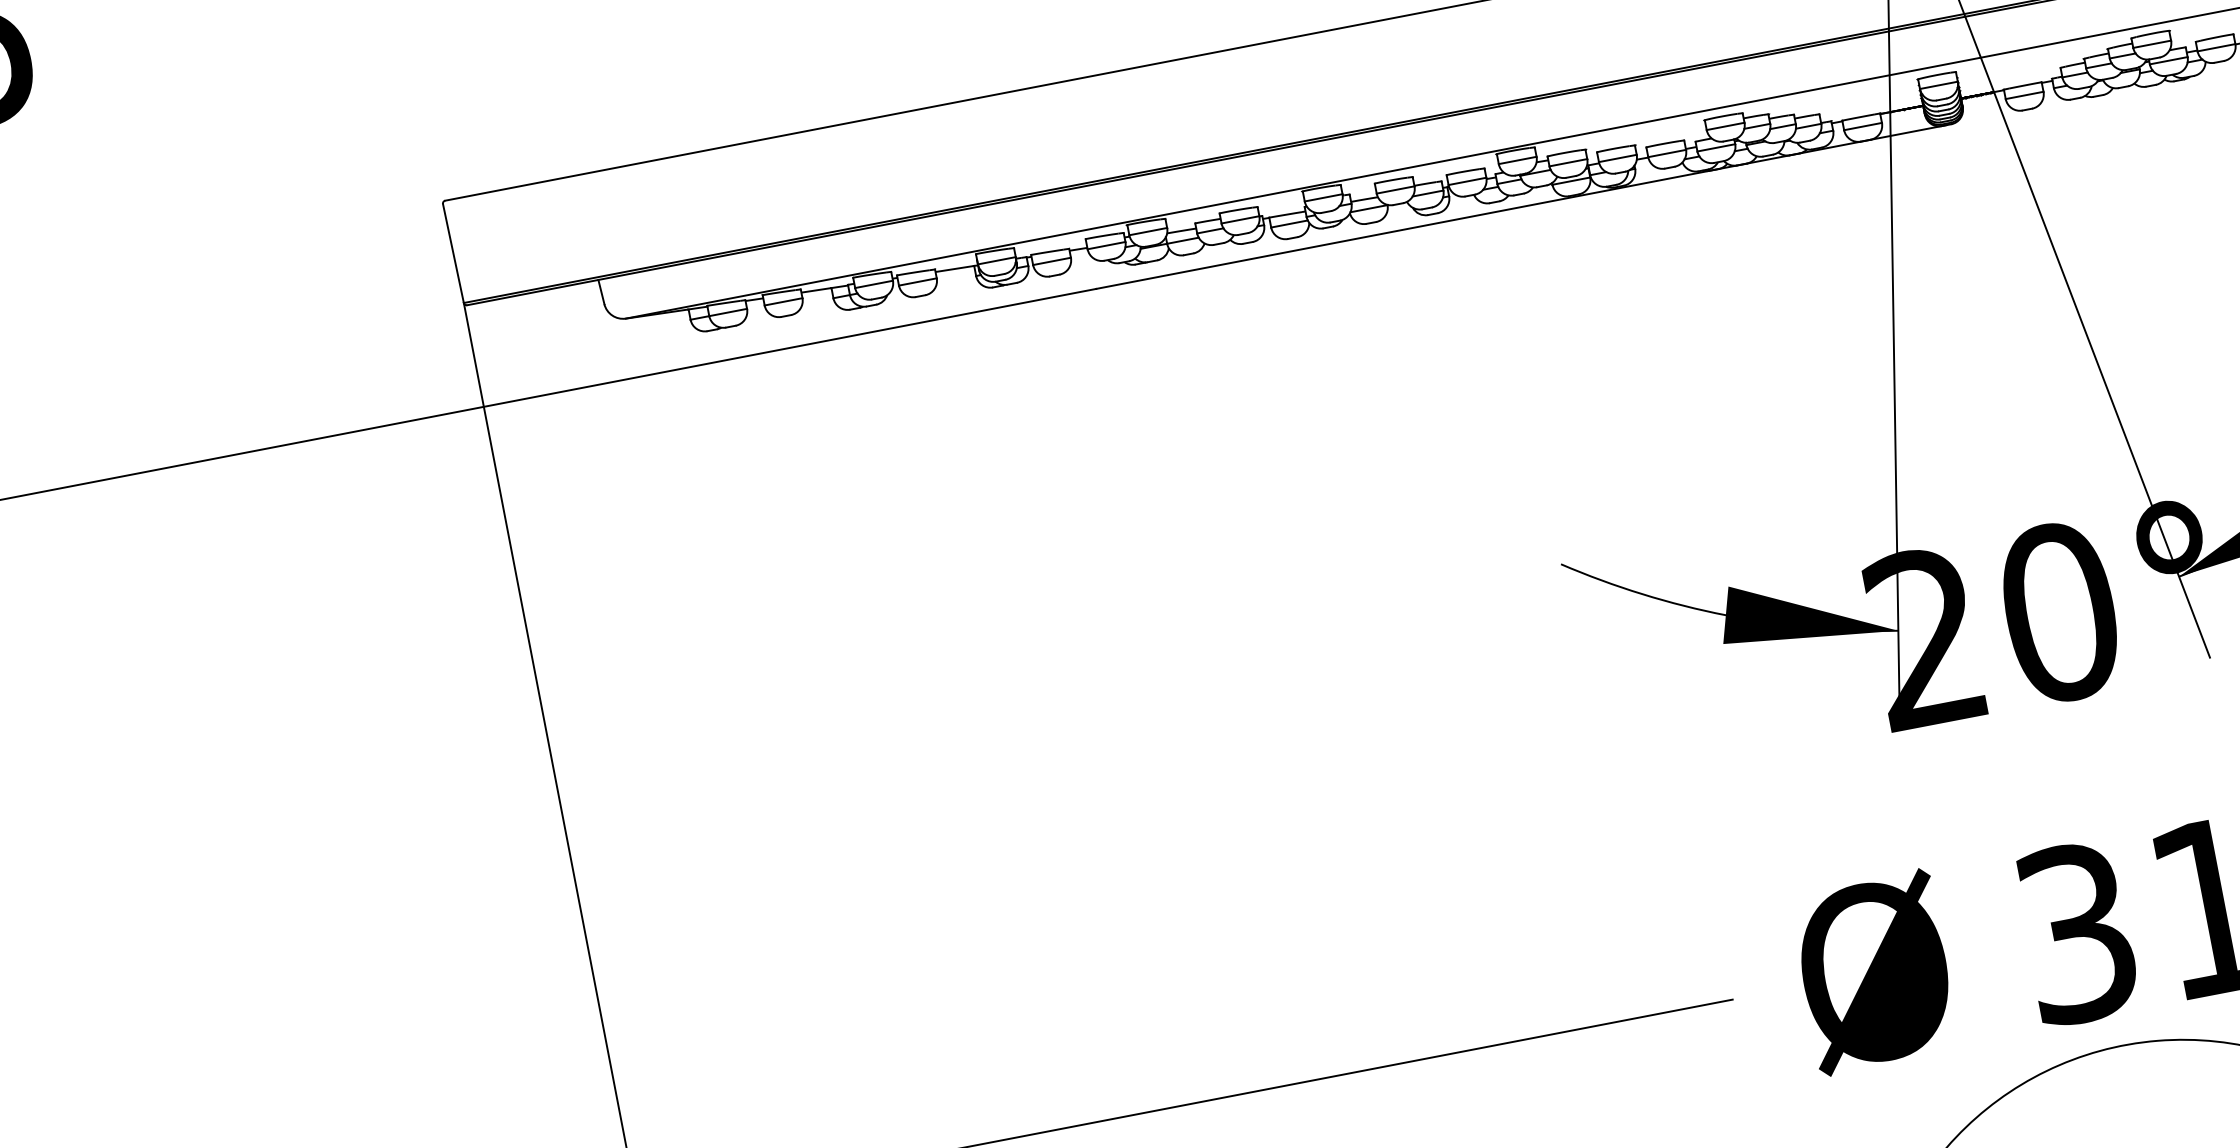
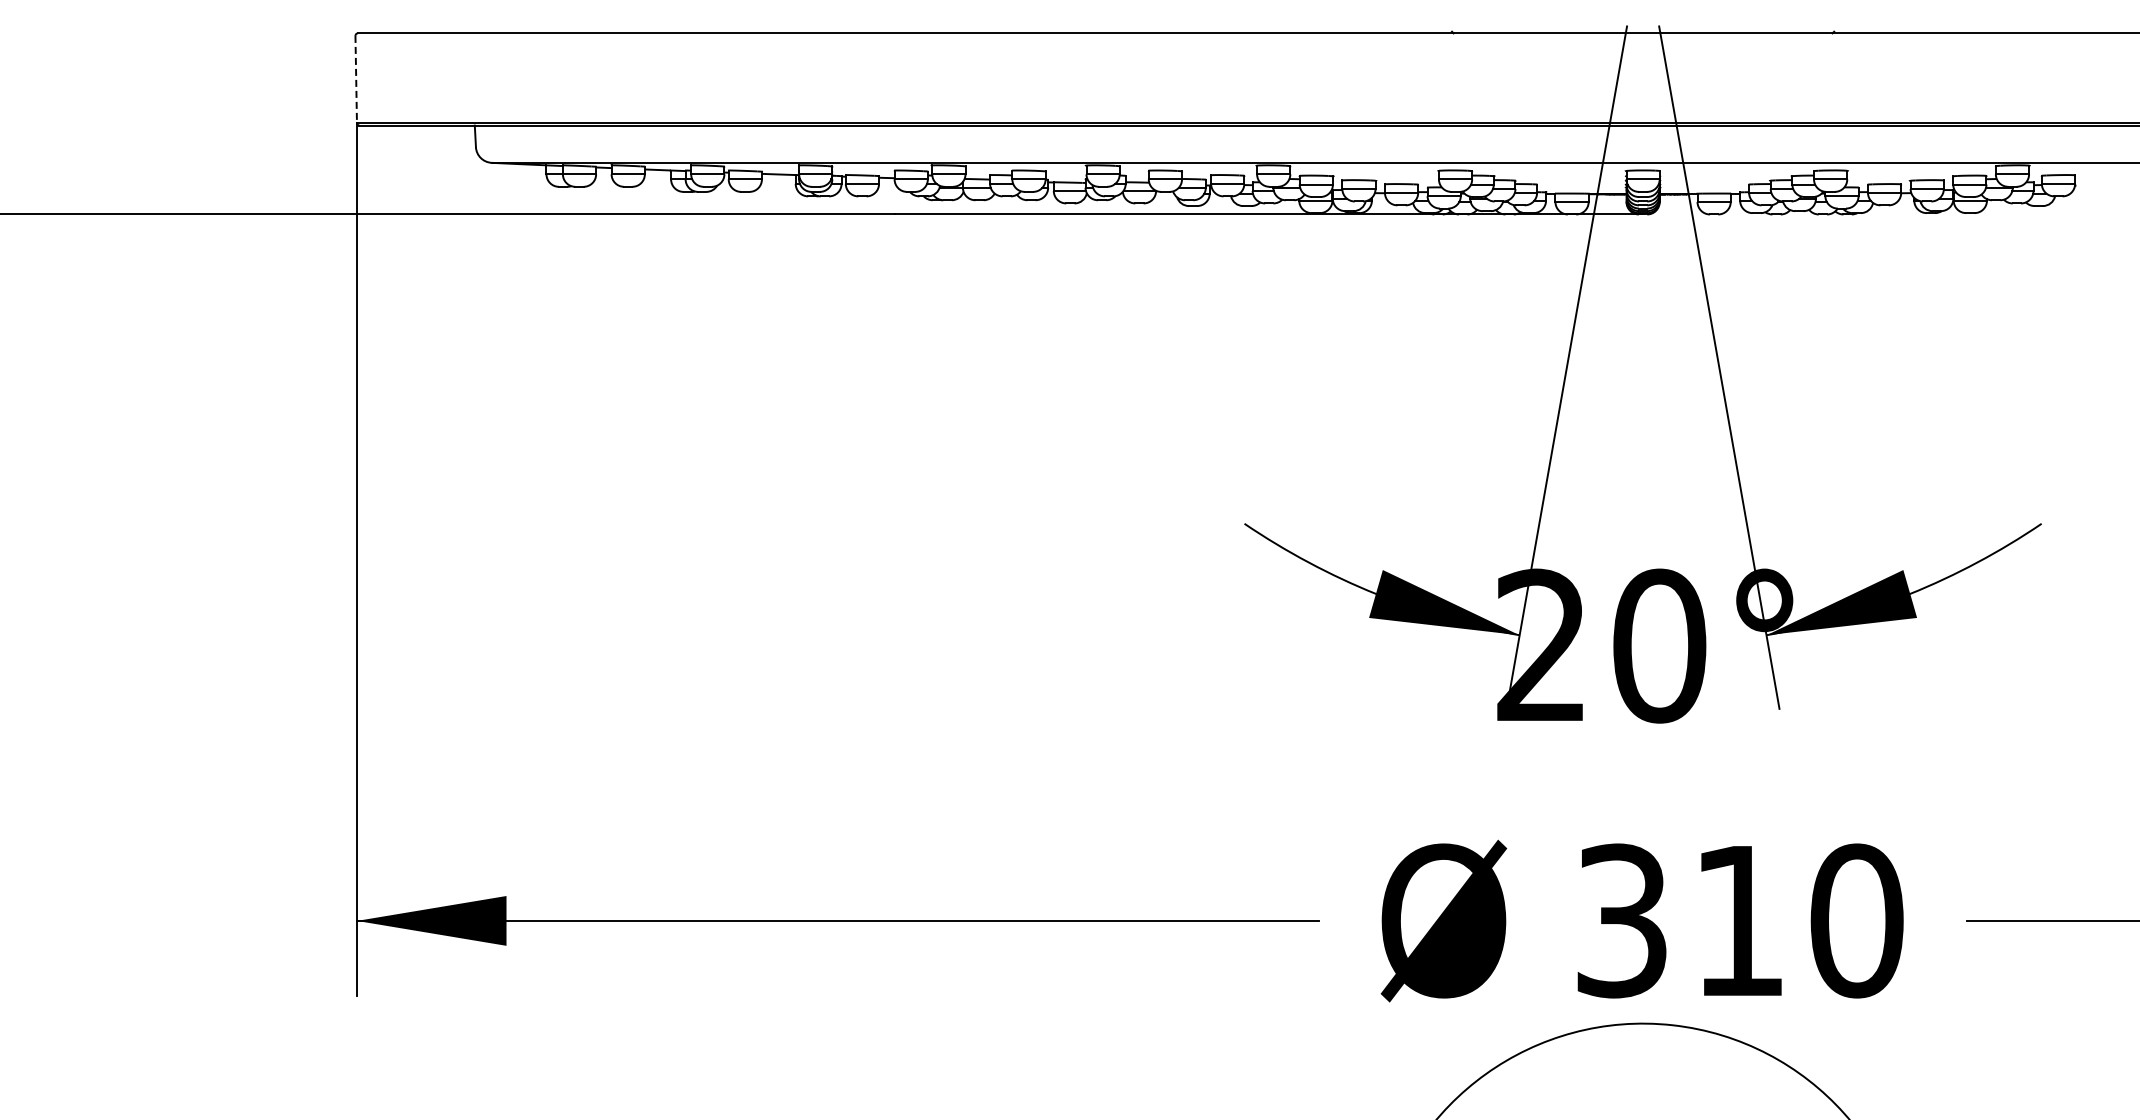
line: (453, 253) -> (356, 79), solid -> dashed

